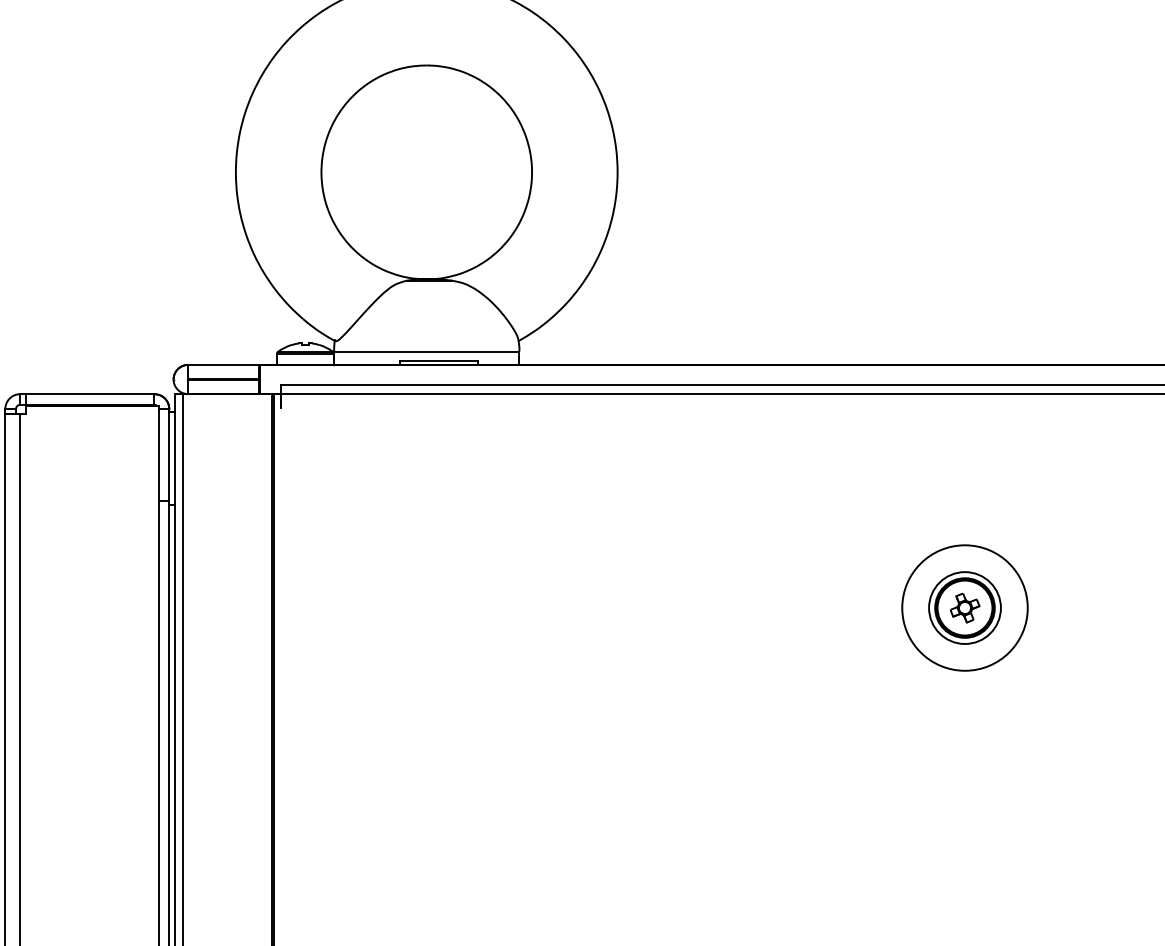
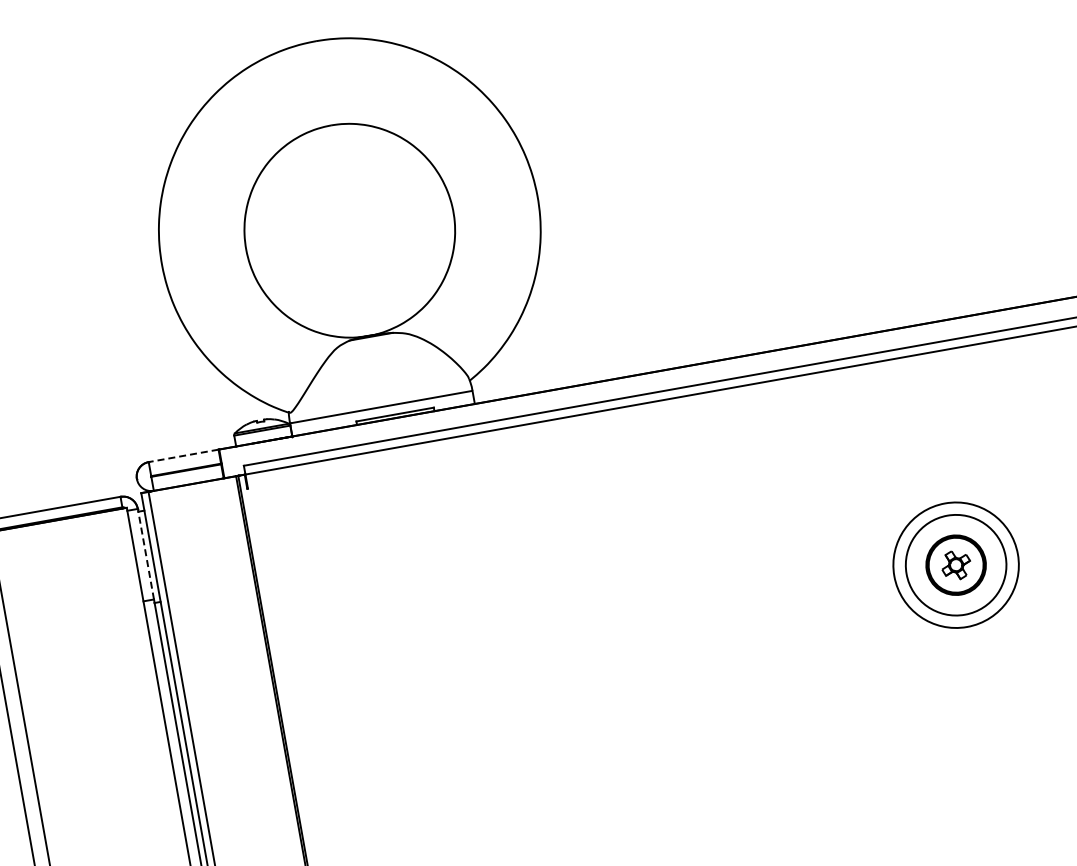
line: (223, 364) -> (183, 455), solid -> dashed
line: (169, 455) -> (146, 554), solid -> dashed
circle: (964, 607) -> (955, 564), size x1.4

